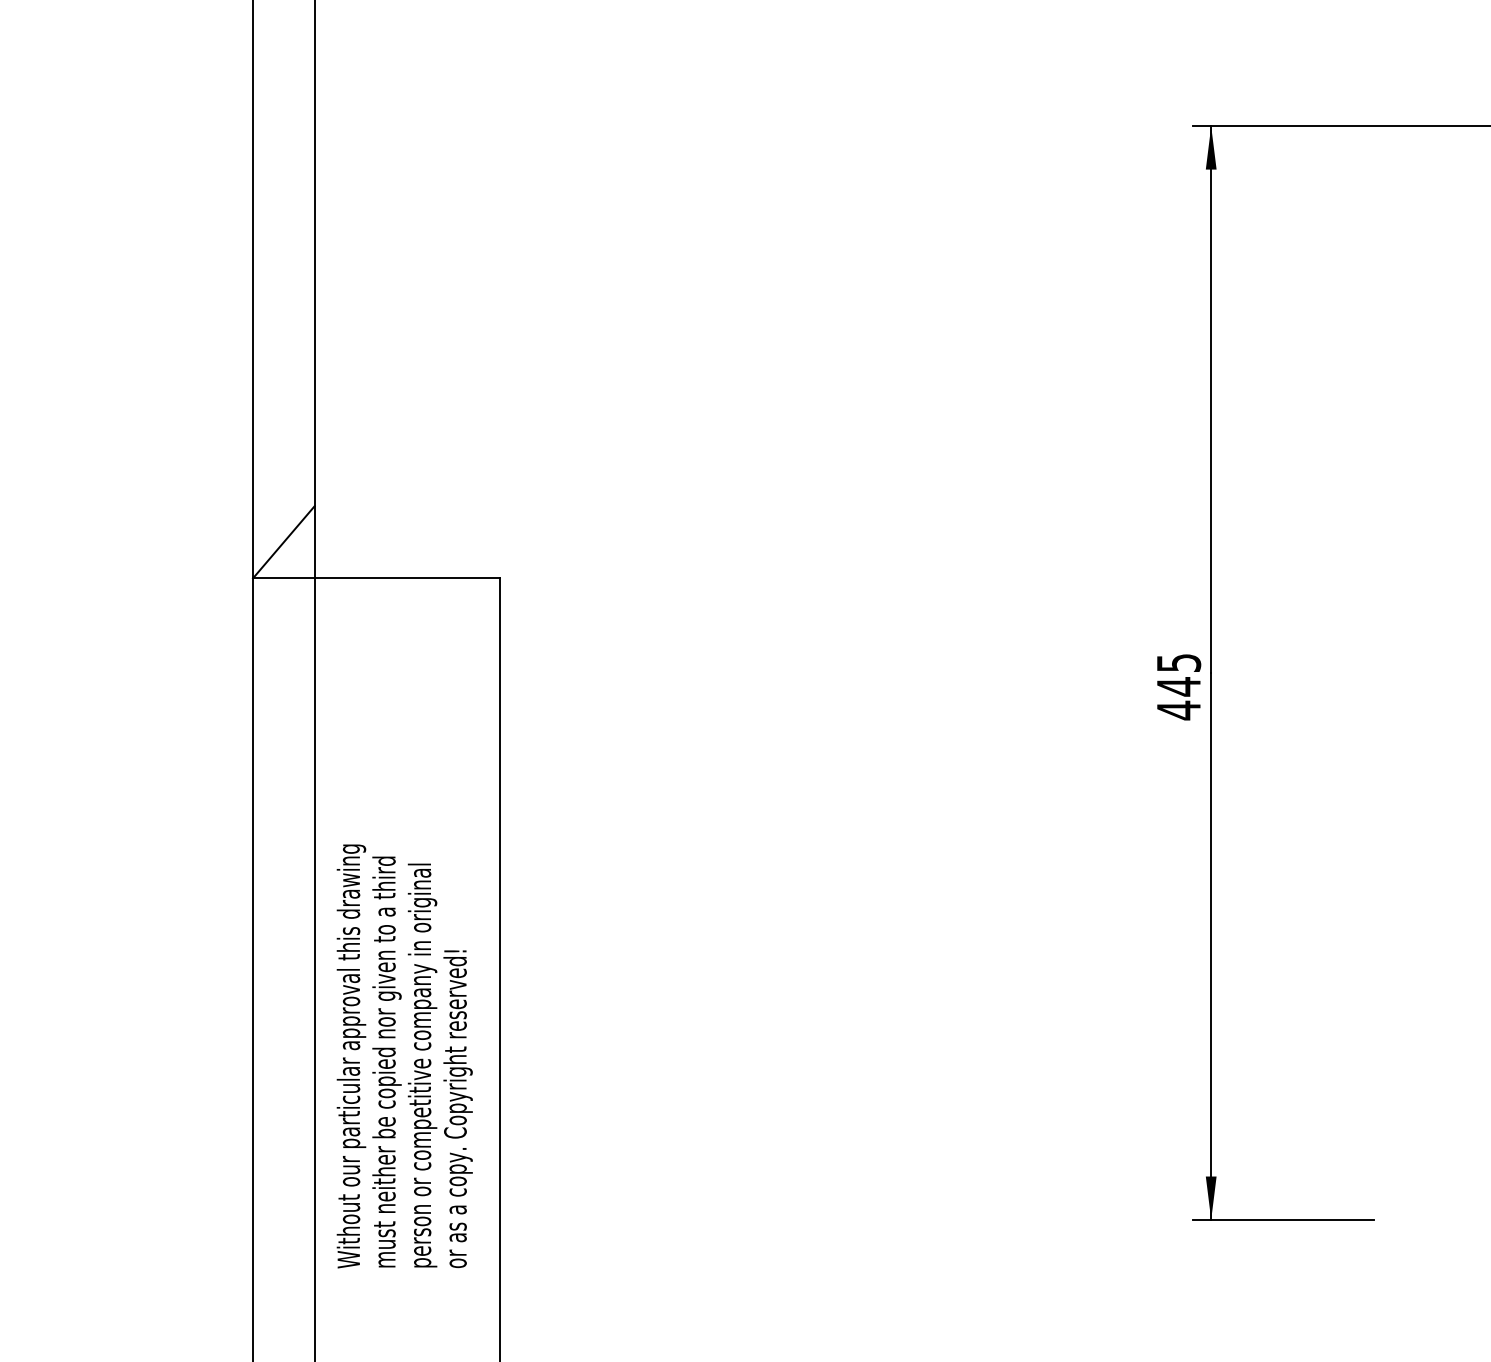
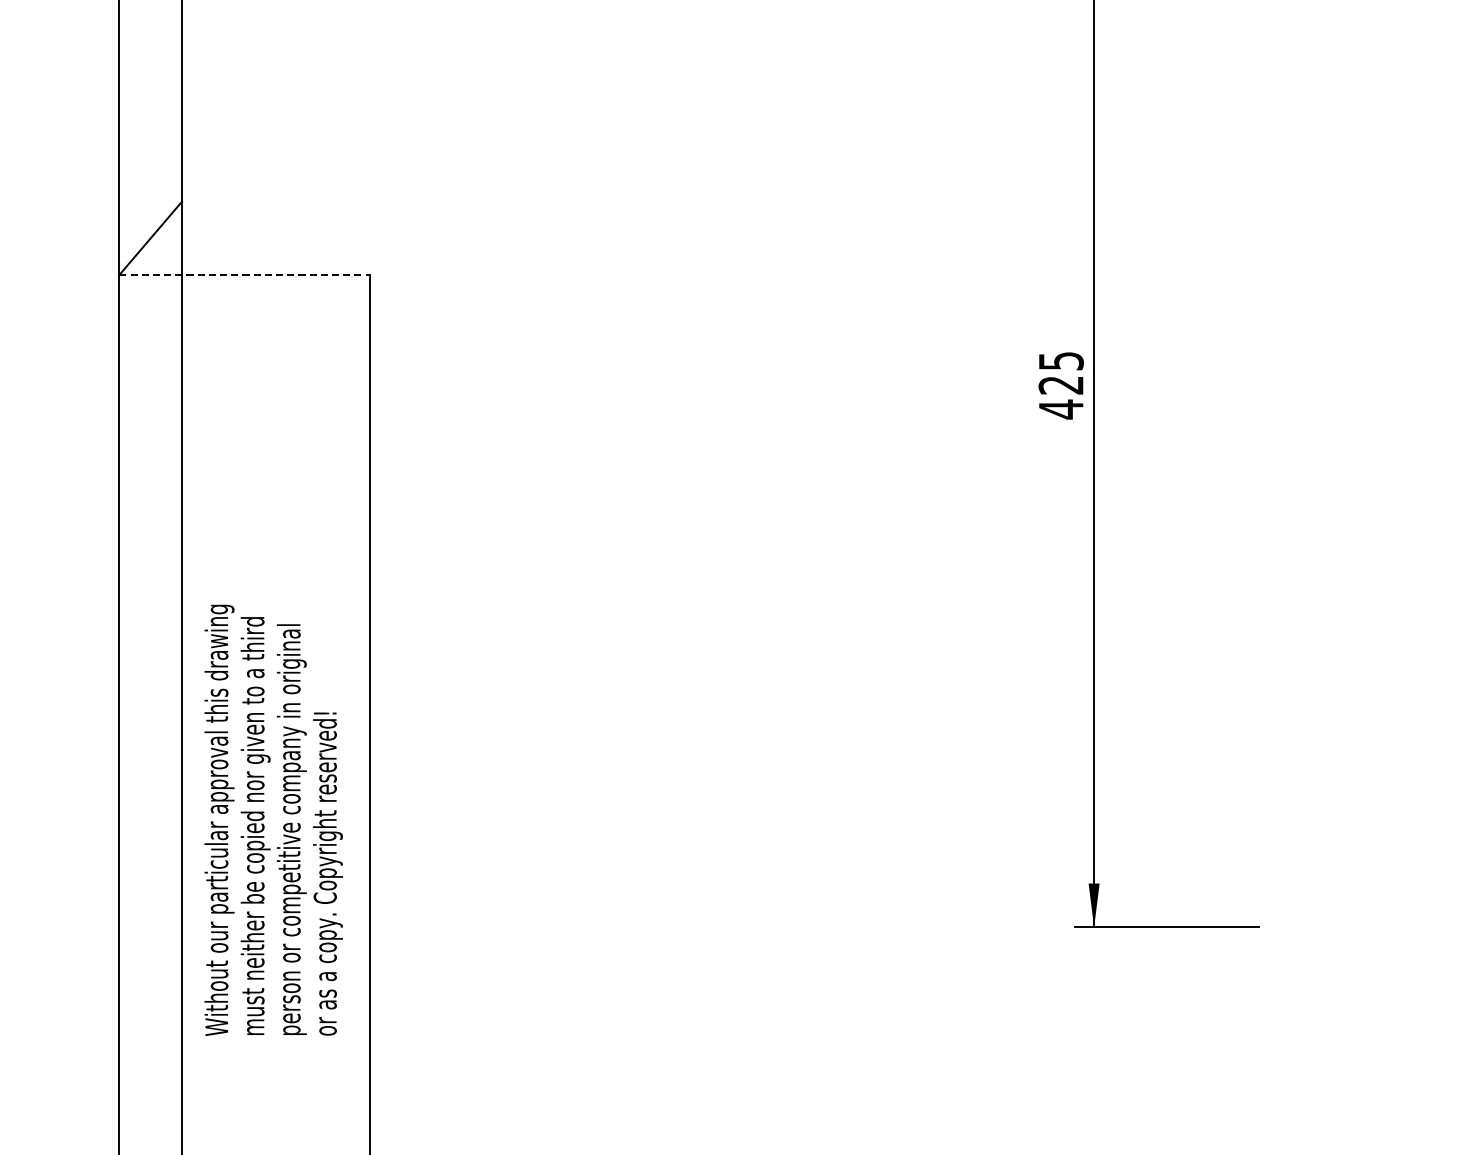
line: (376, 578) -> (244, 275), solid -> dashed
text: (1178, 686) -> (1060, 385), 445 -> 425
text: (404, 1056) -> (273, 820), moved

